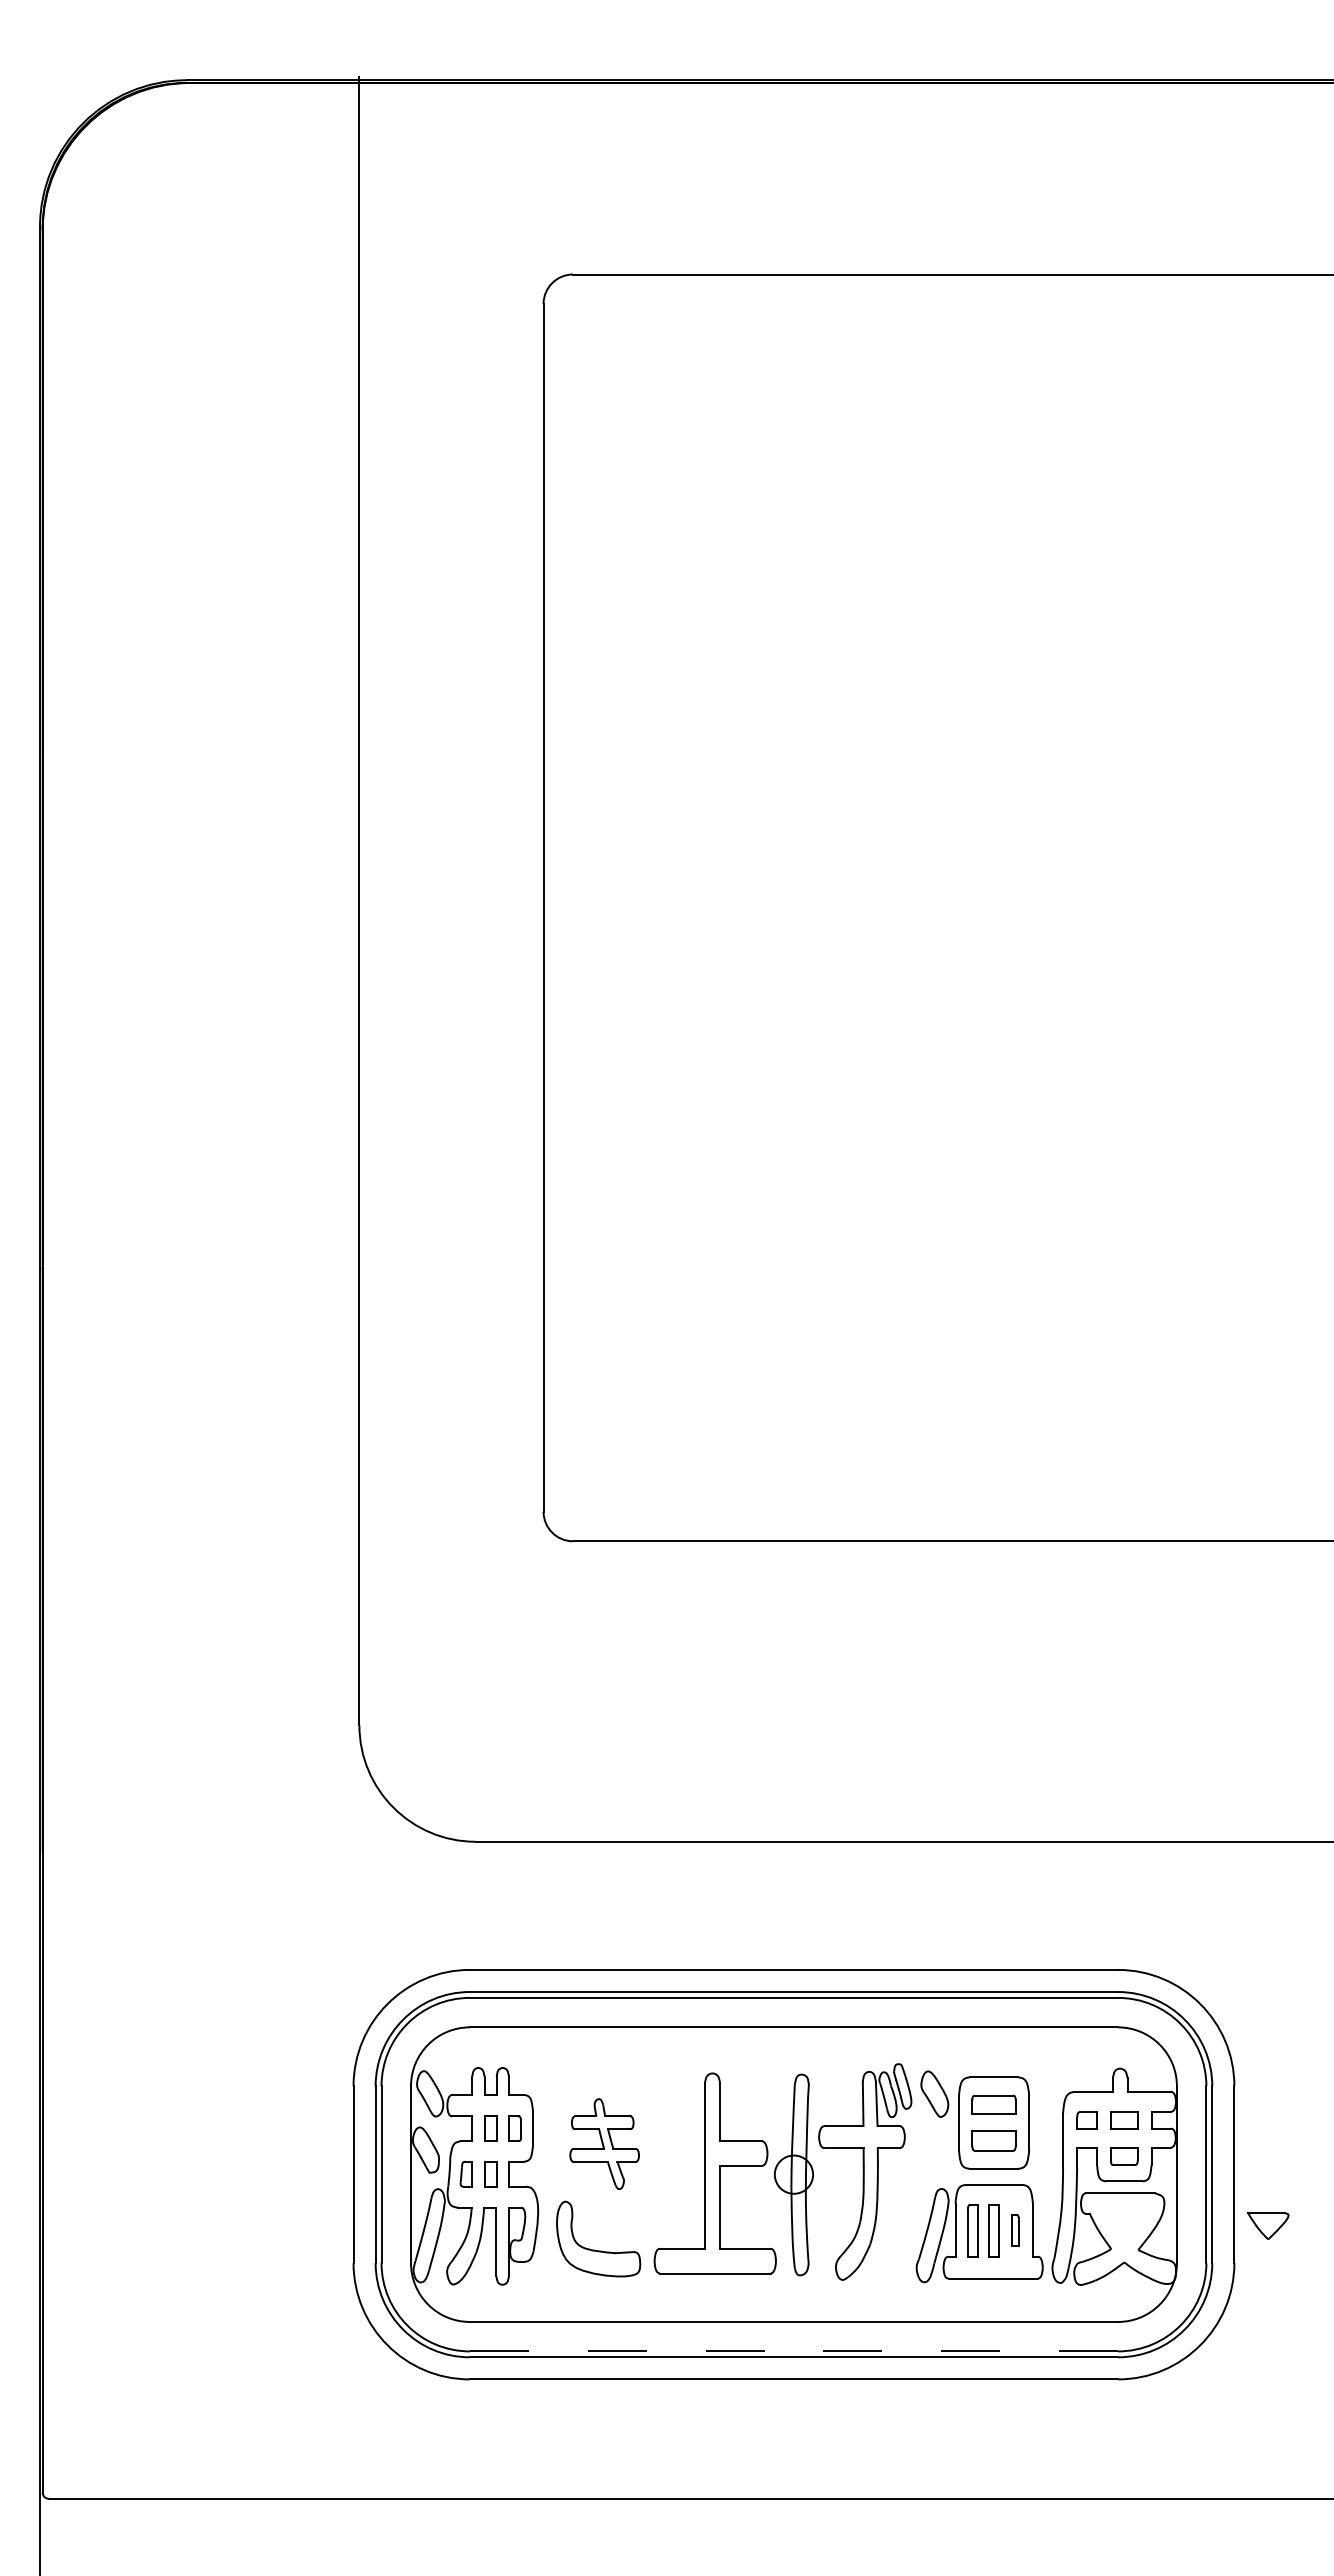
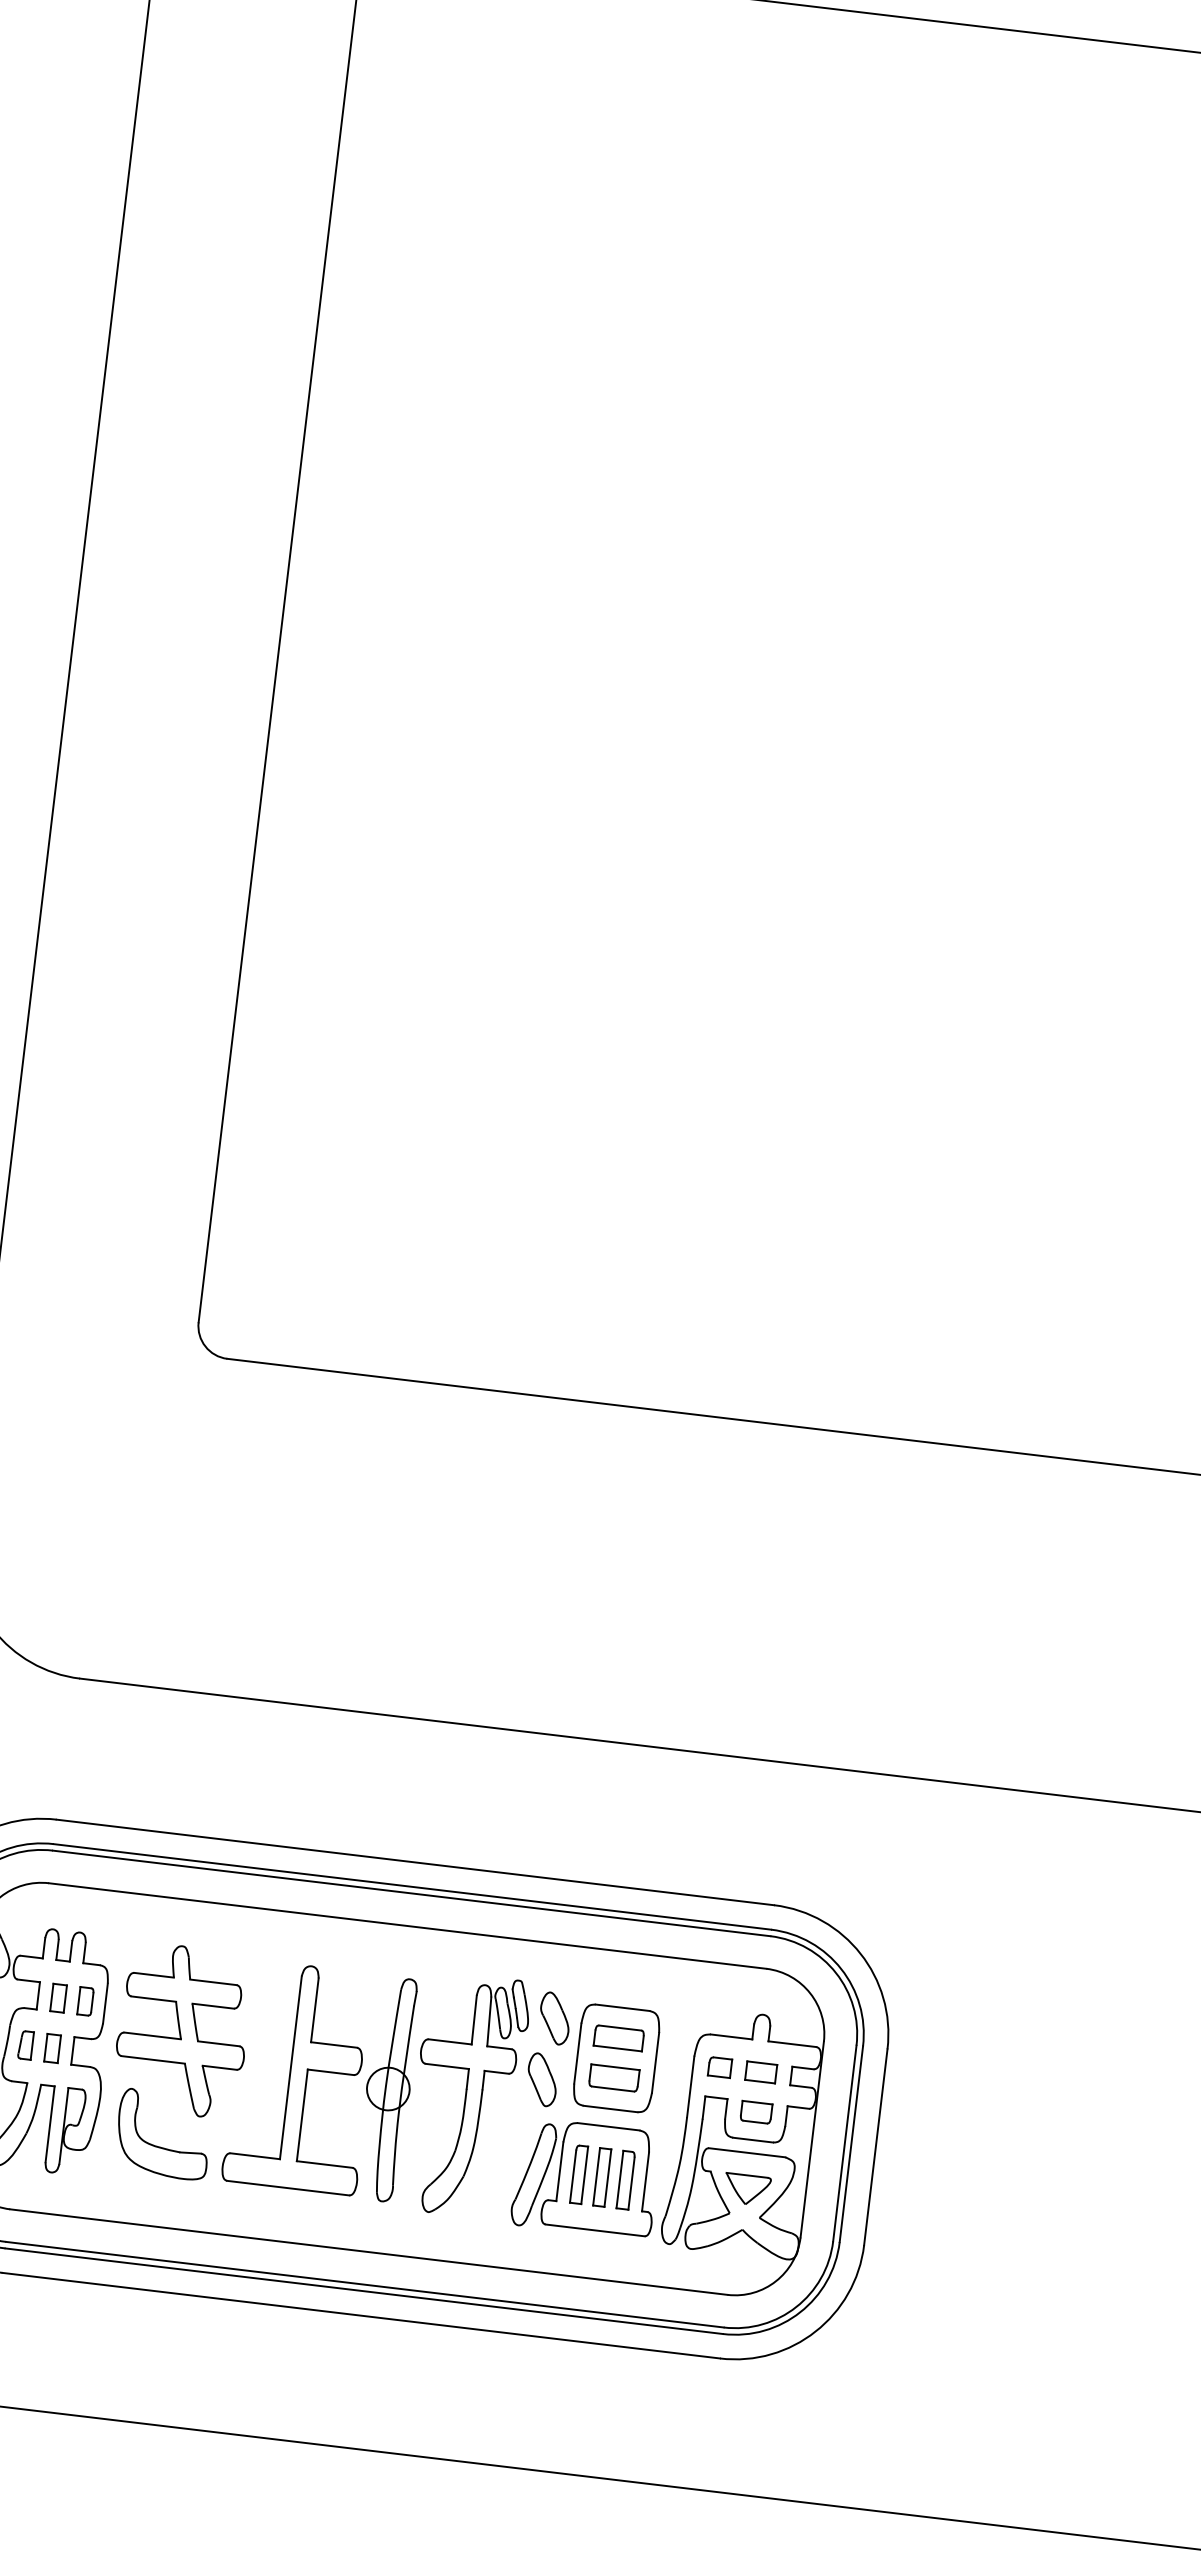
part: (604, 2143) -> (182, 2029), size x1.67
part: (930, 2150) -> (542, 2080), added
part: (1268, 2225) -> (747, 2188), moved
part: (1015, 2230) -> (626, 2180), size x1.67
line: (794, 2351) -> (365, 2284), dashed -> solid

